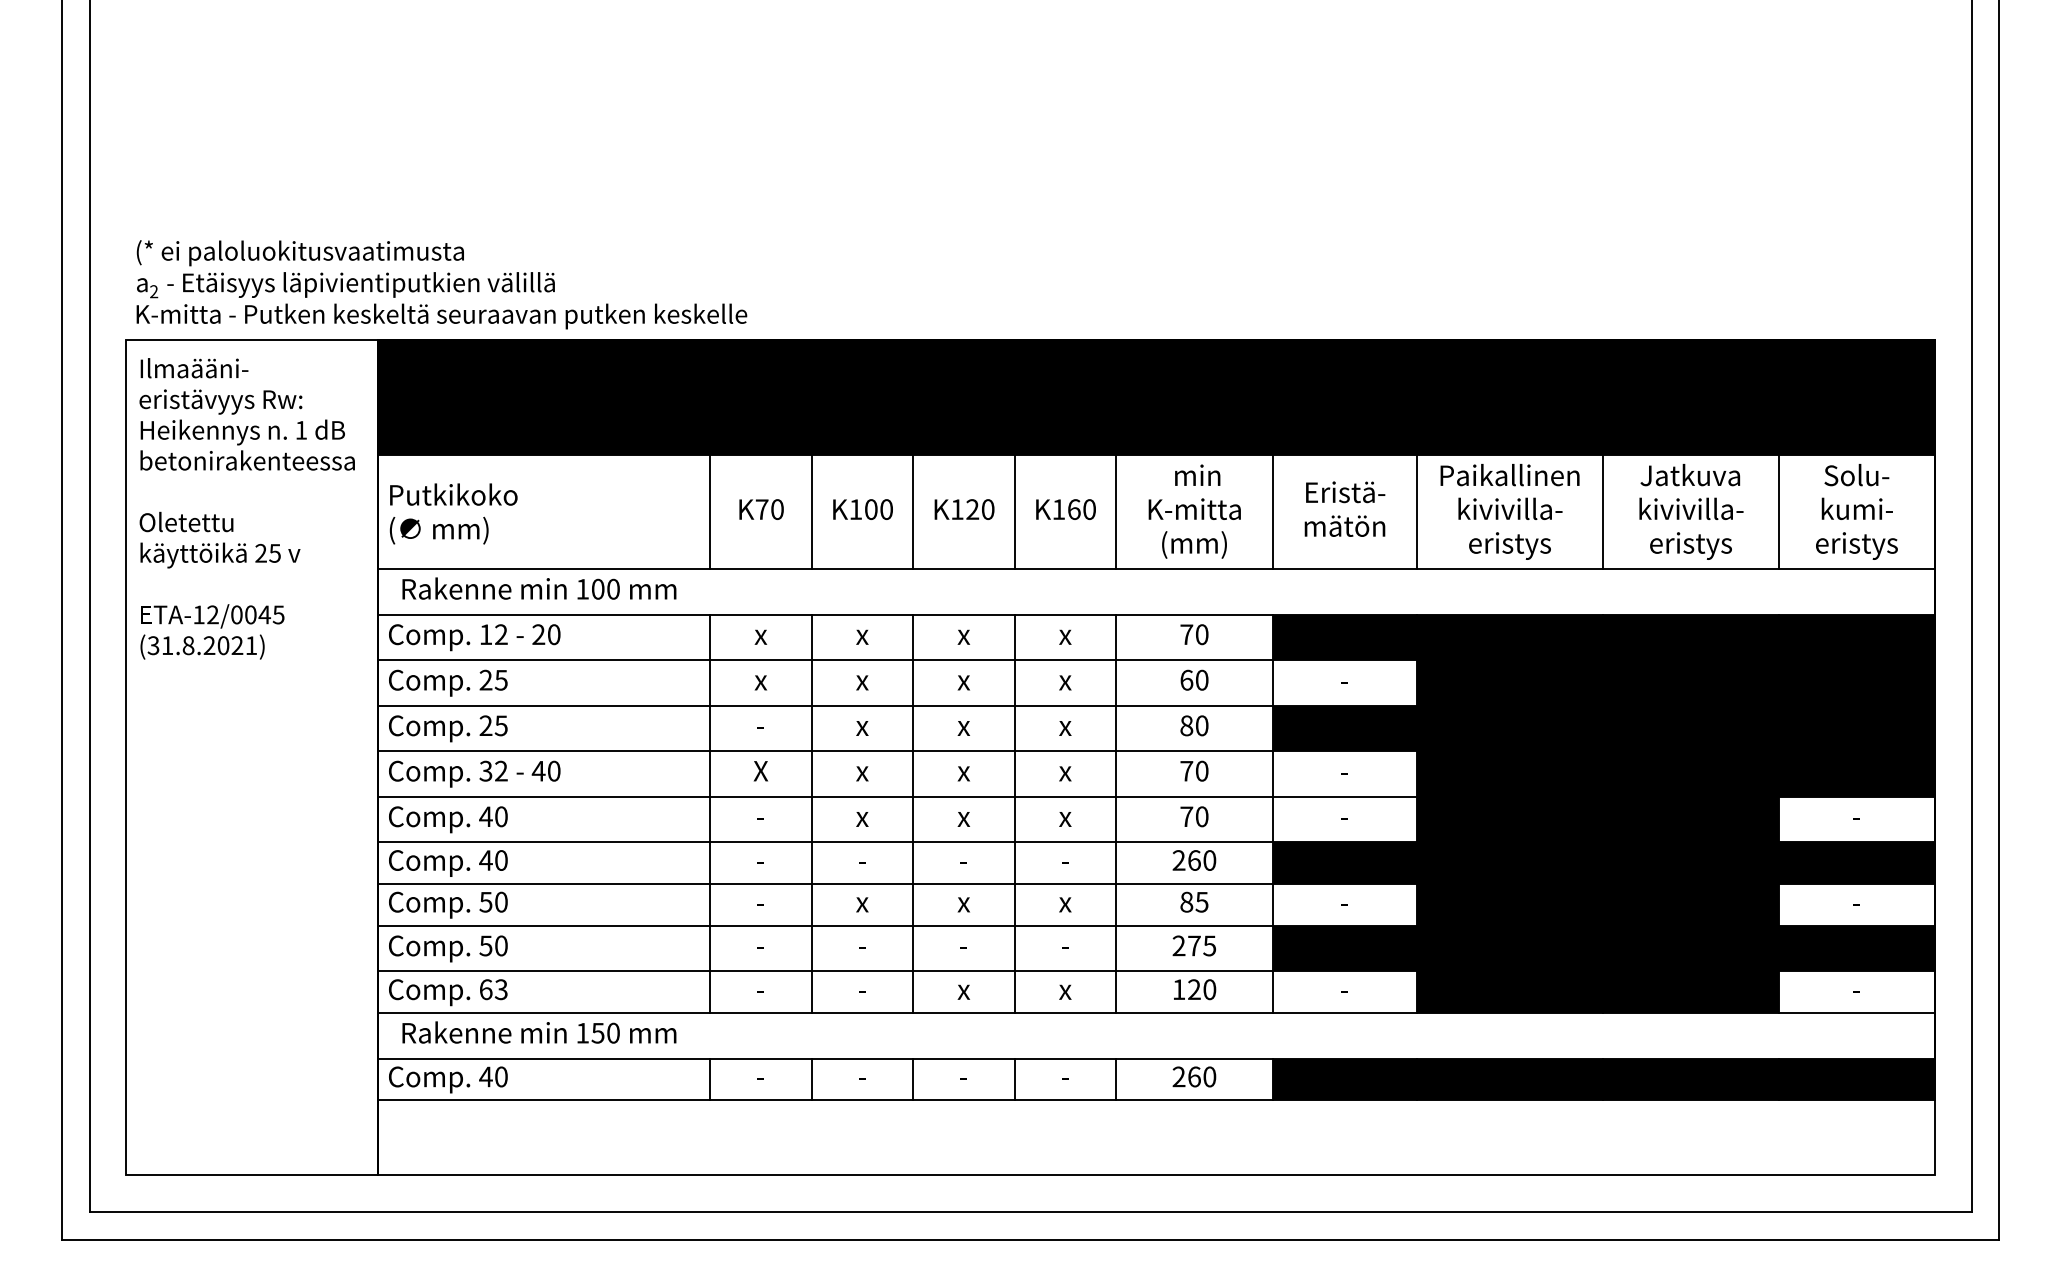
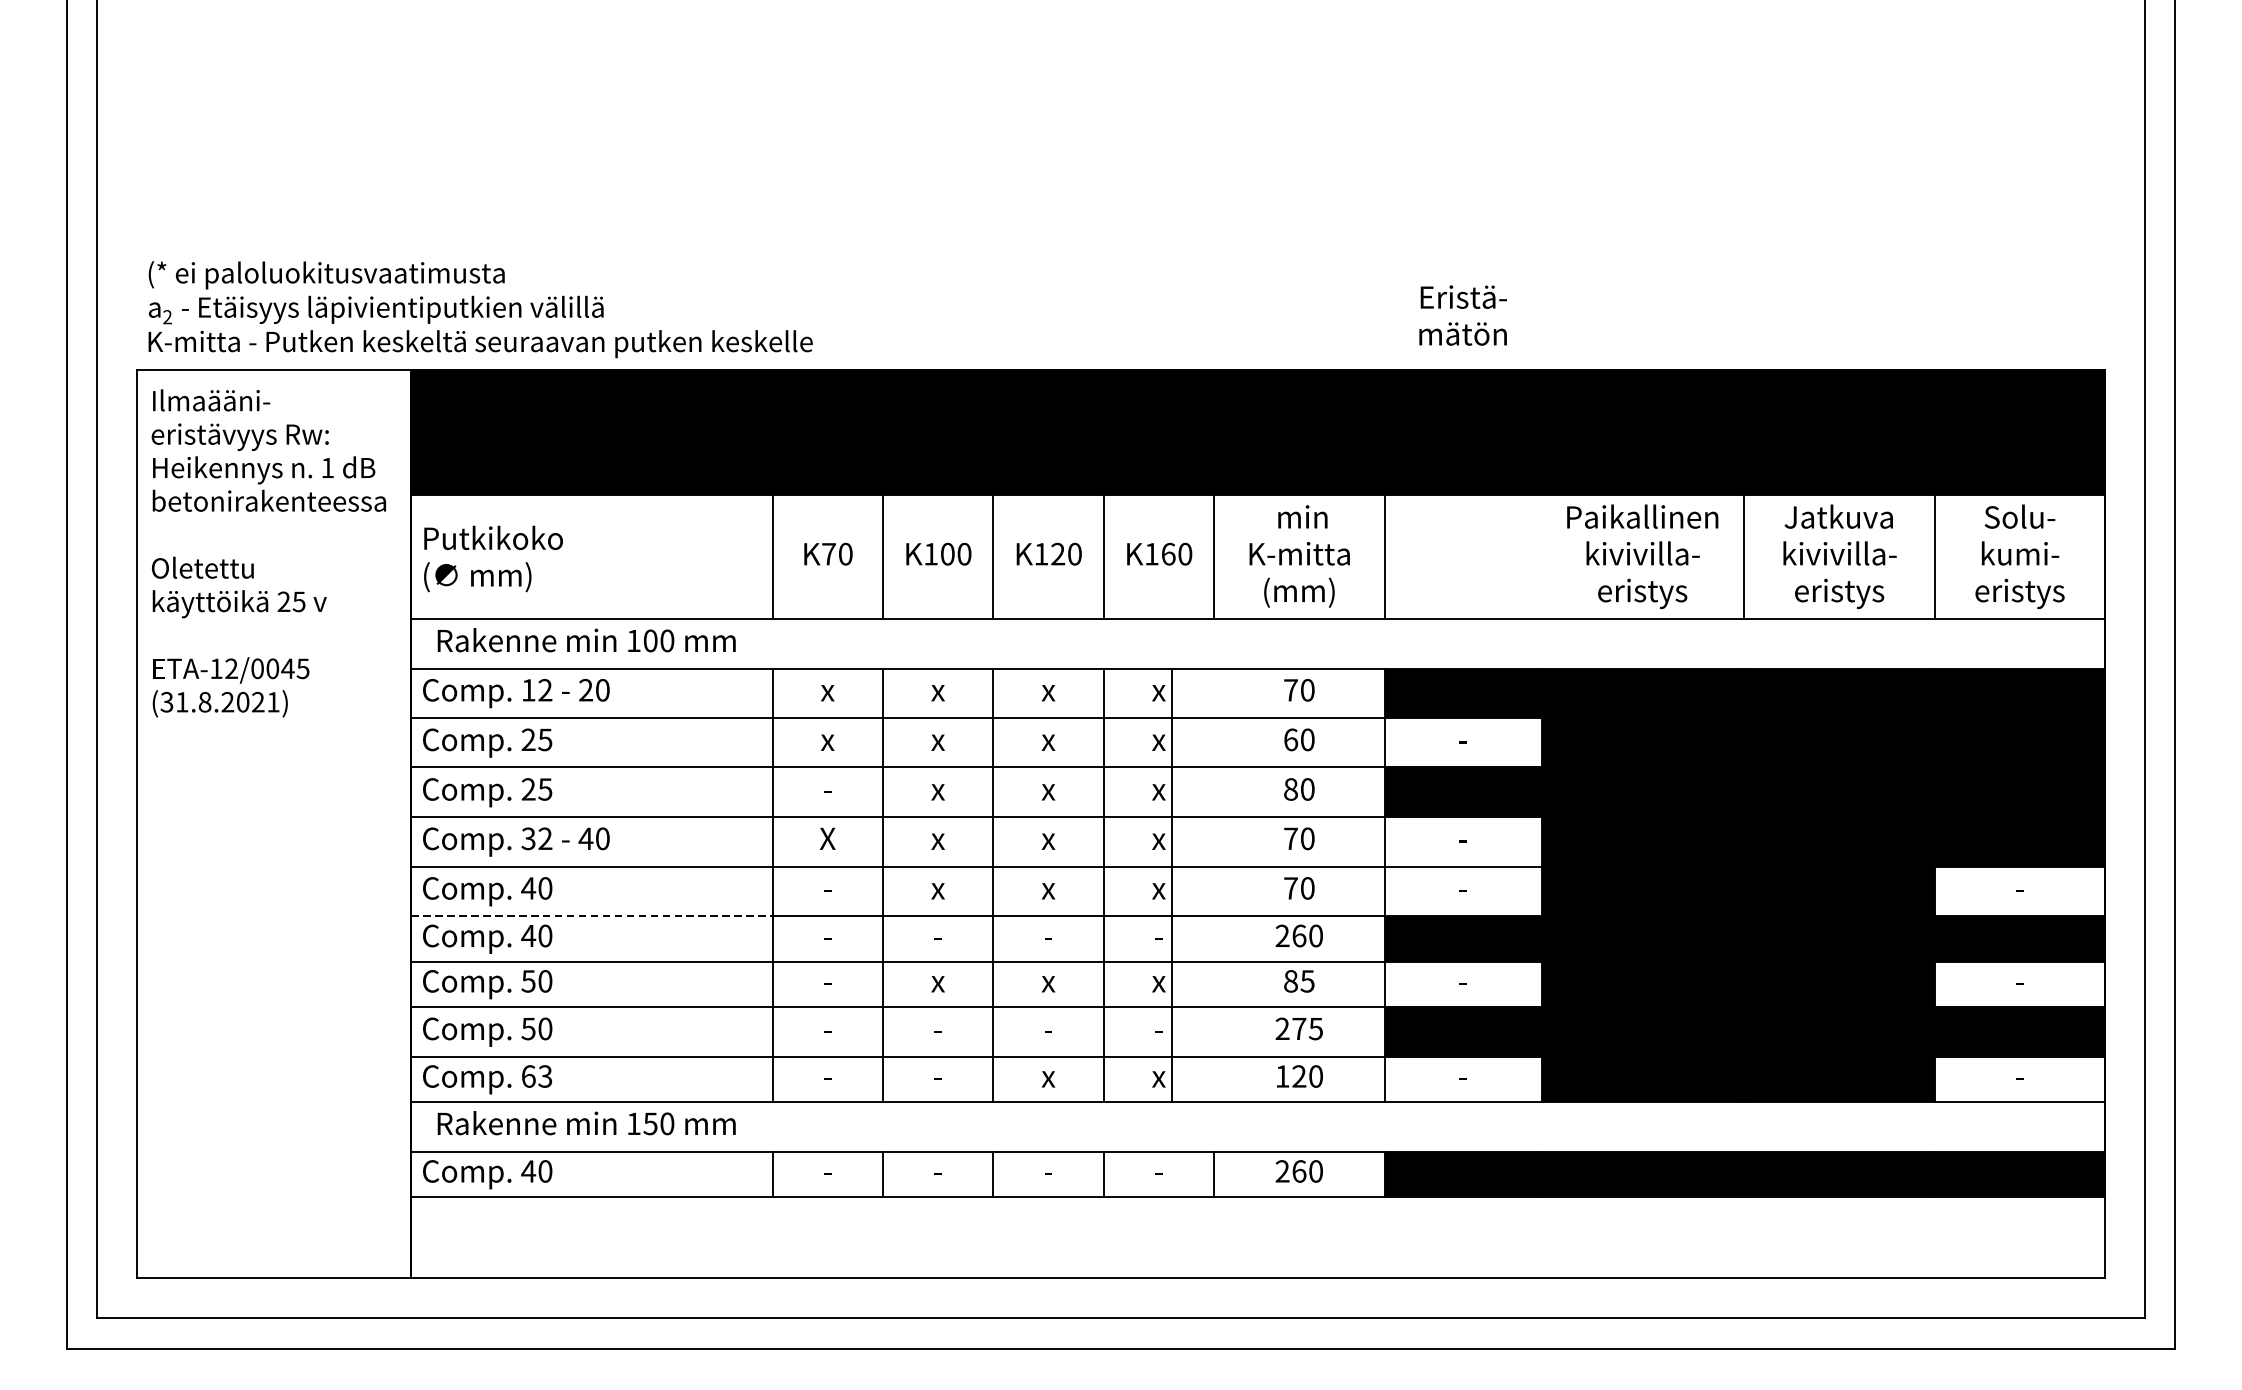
text: (1344, 508) -> (1462, 314), moved
line: (1417, 512) -> (1542, 557), removed
line: (1116, 813) -> (1172, 884), moved
line: (544, 842) -> (592, 916), solid -> dashed

